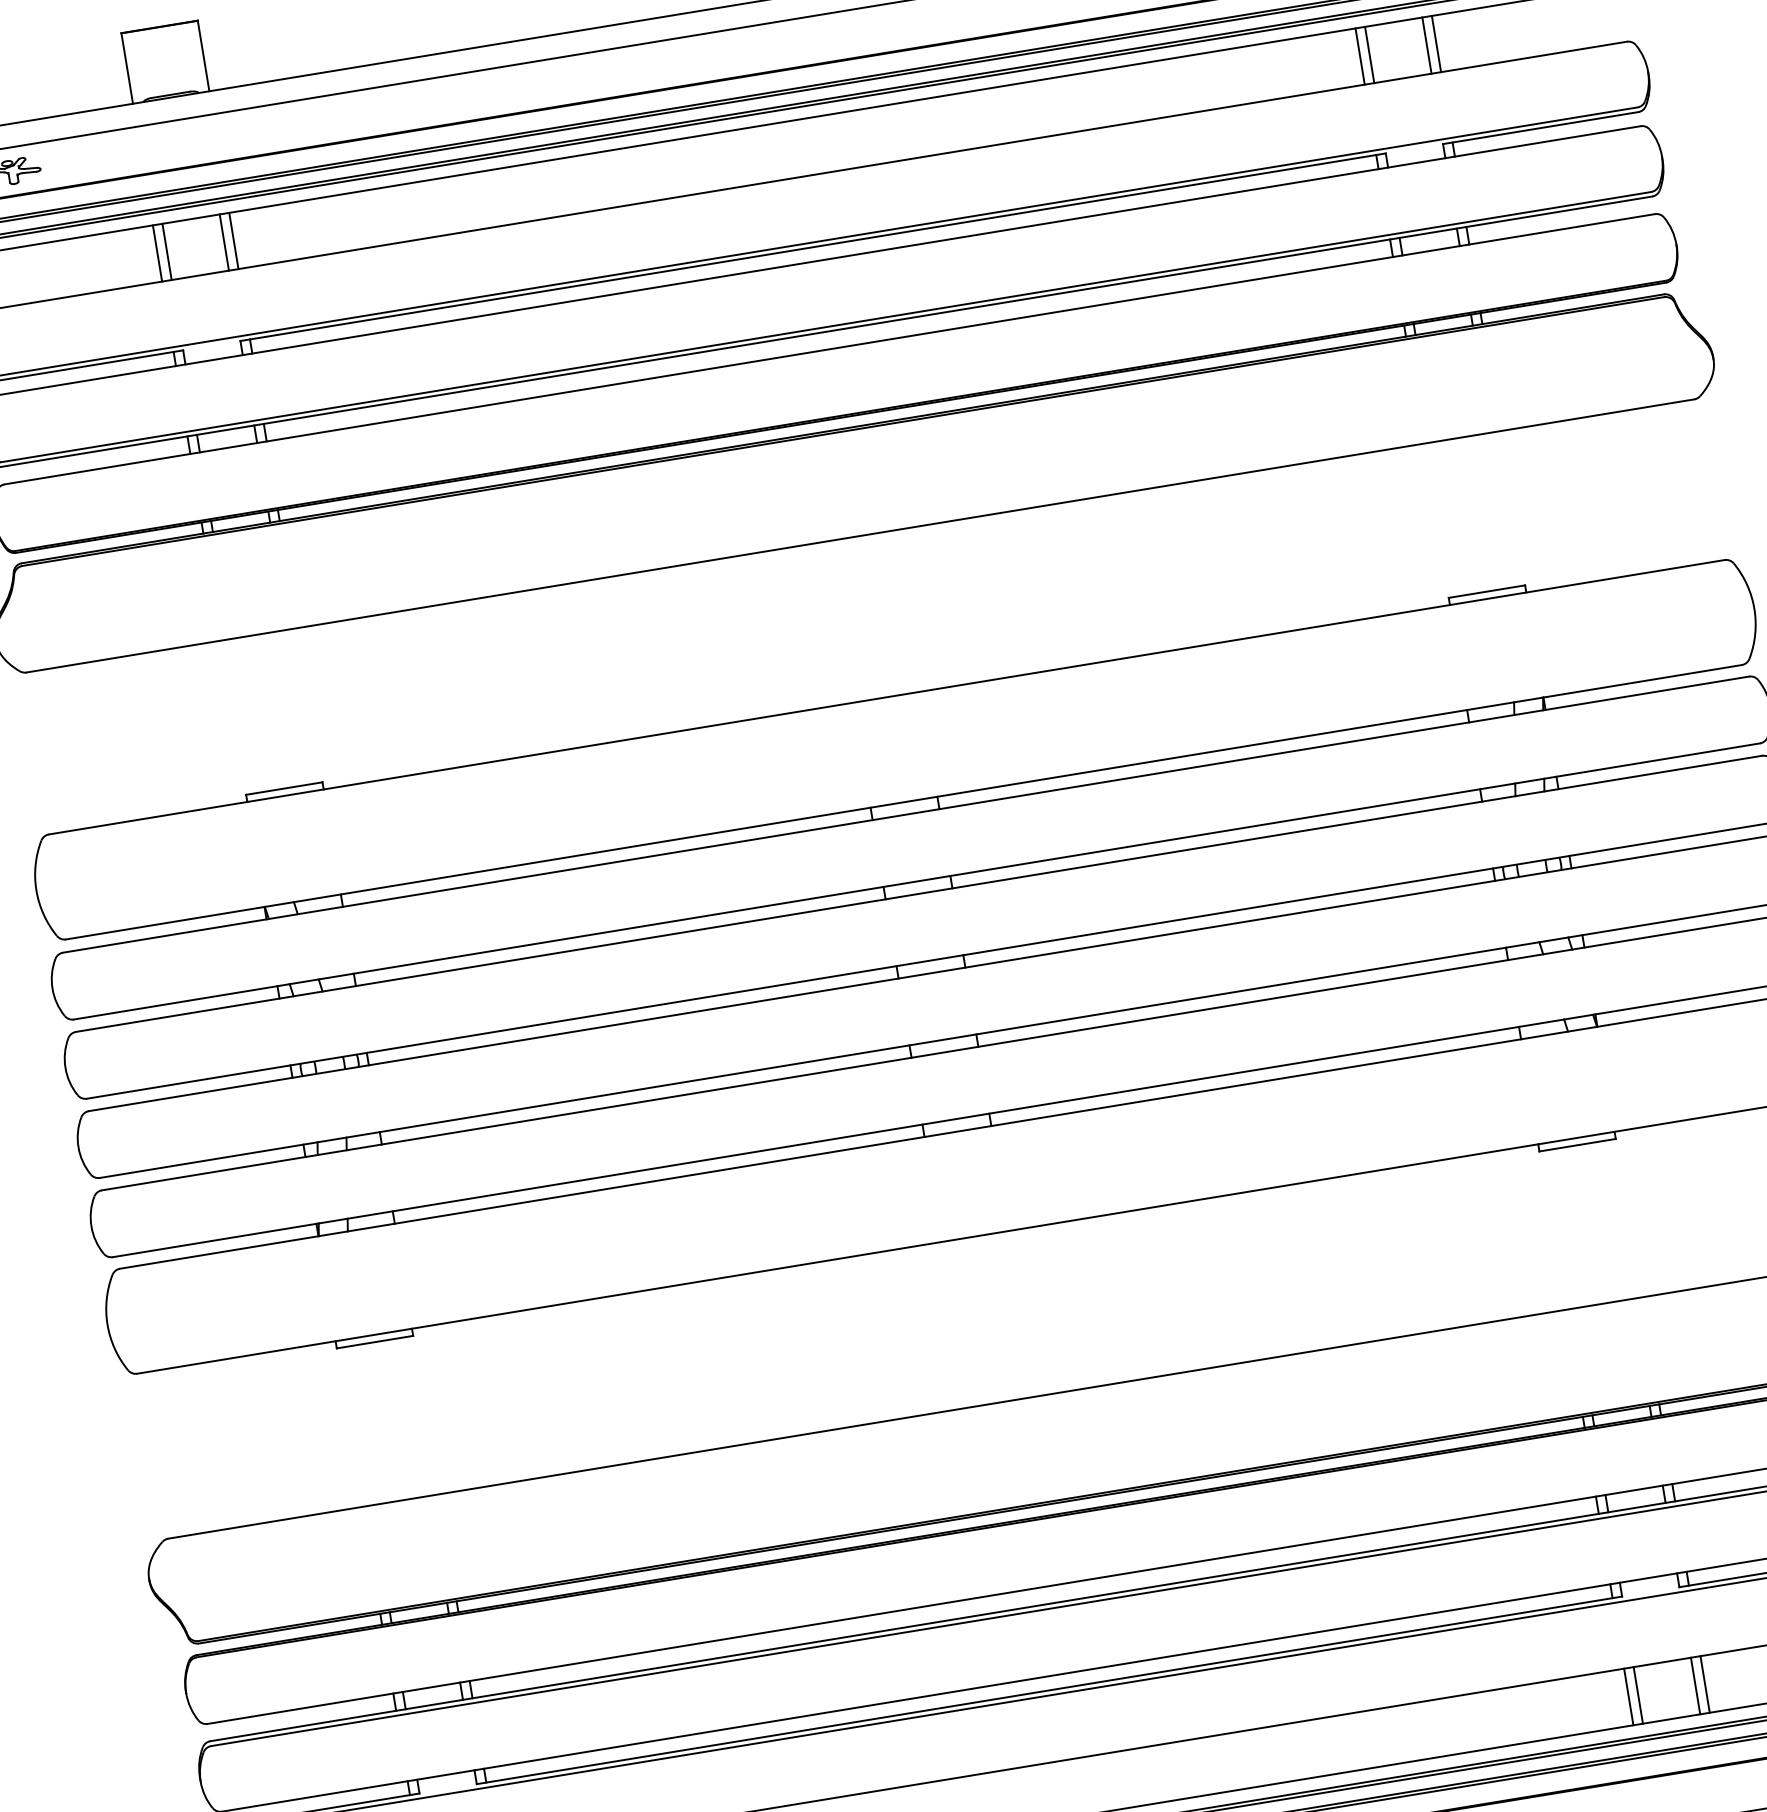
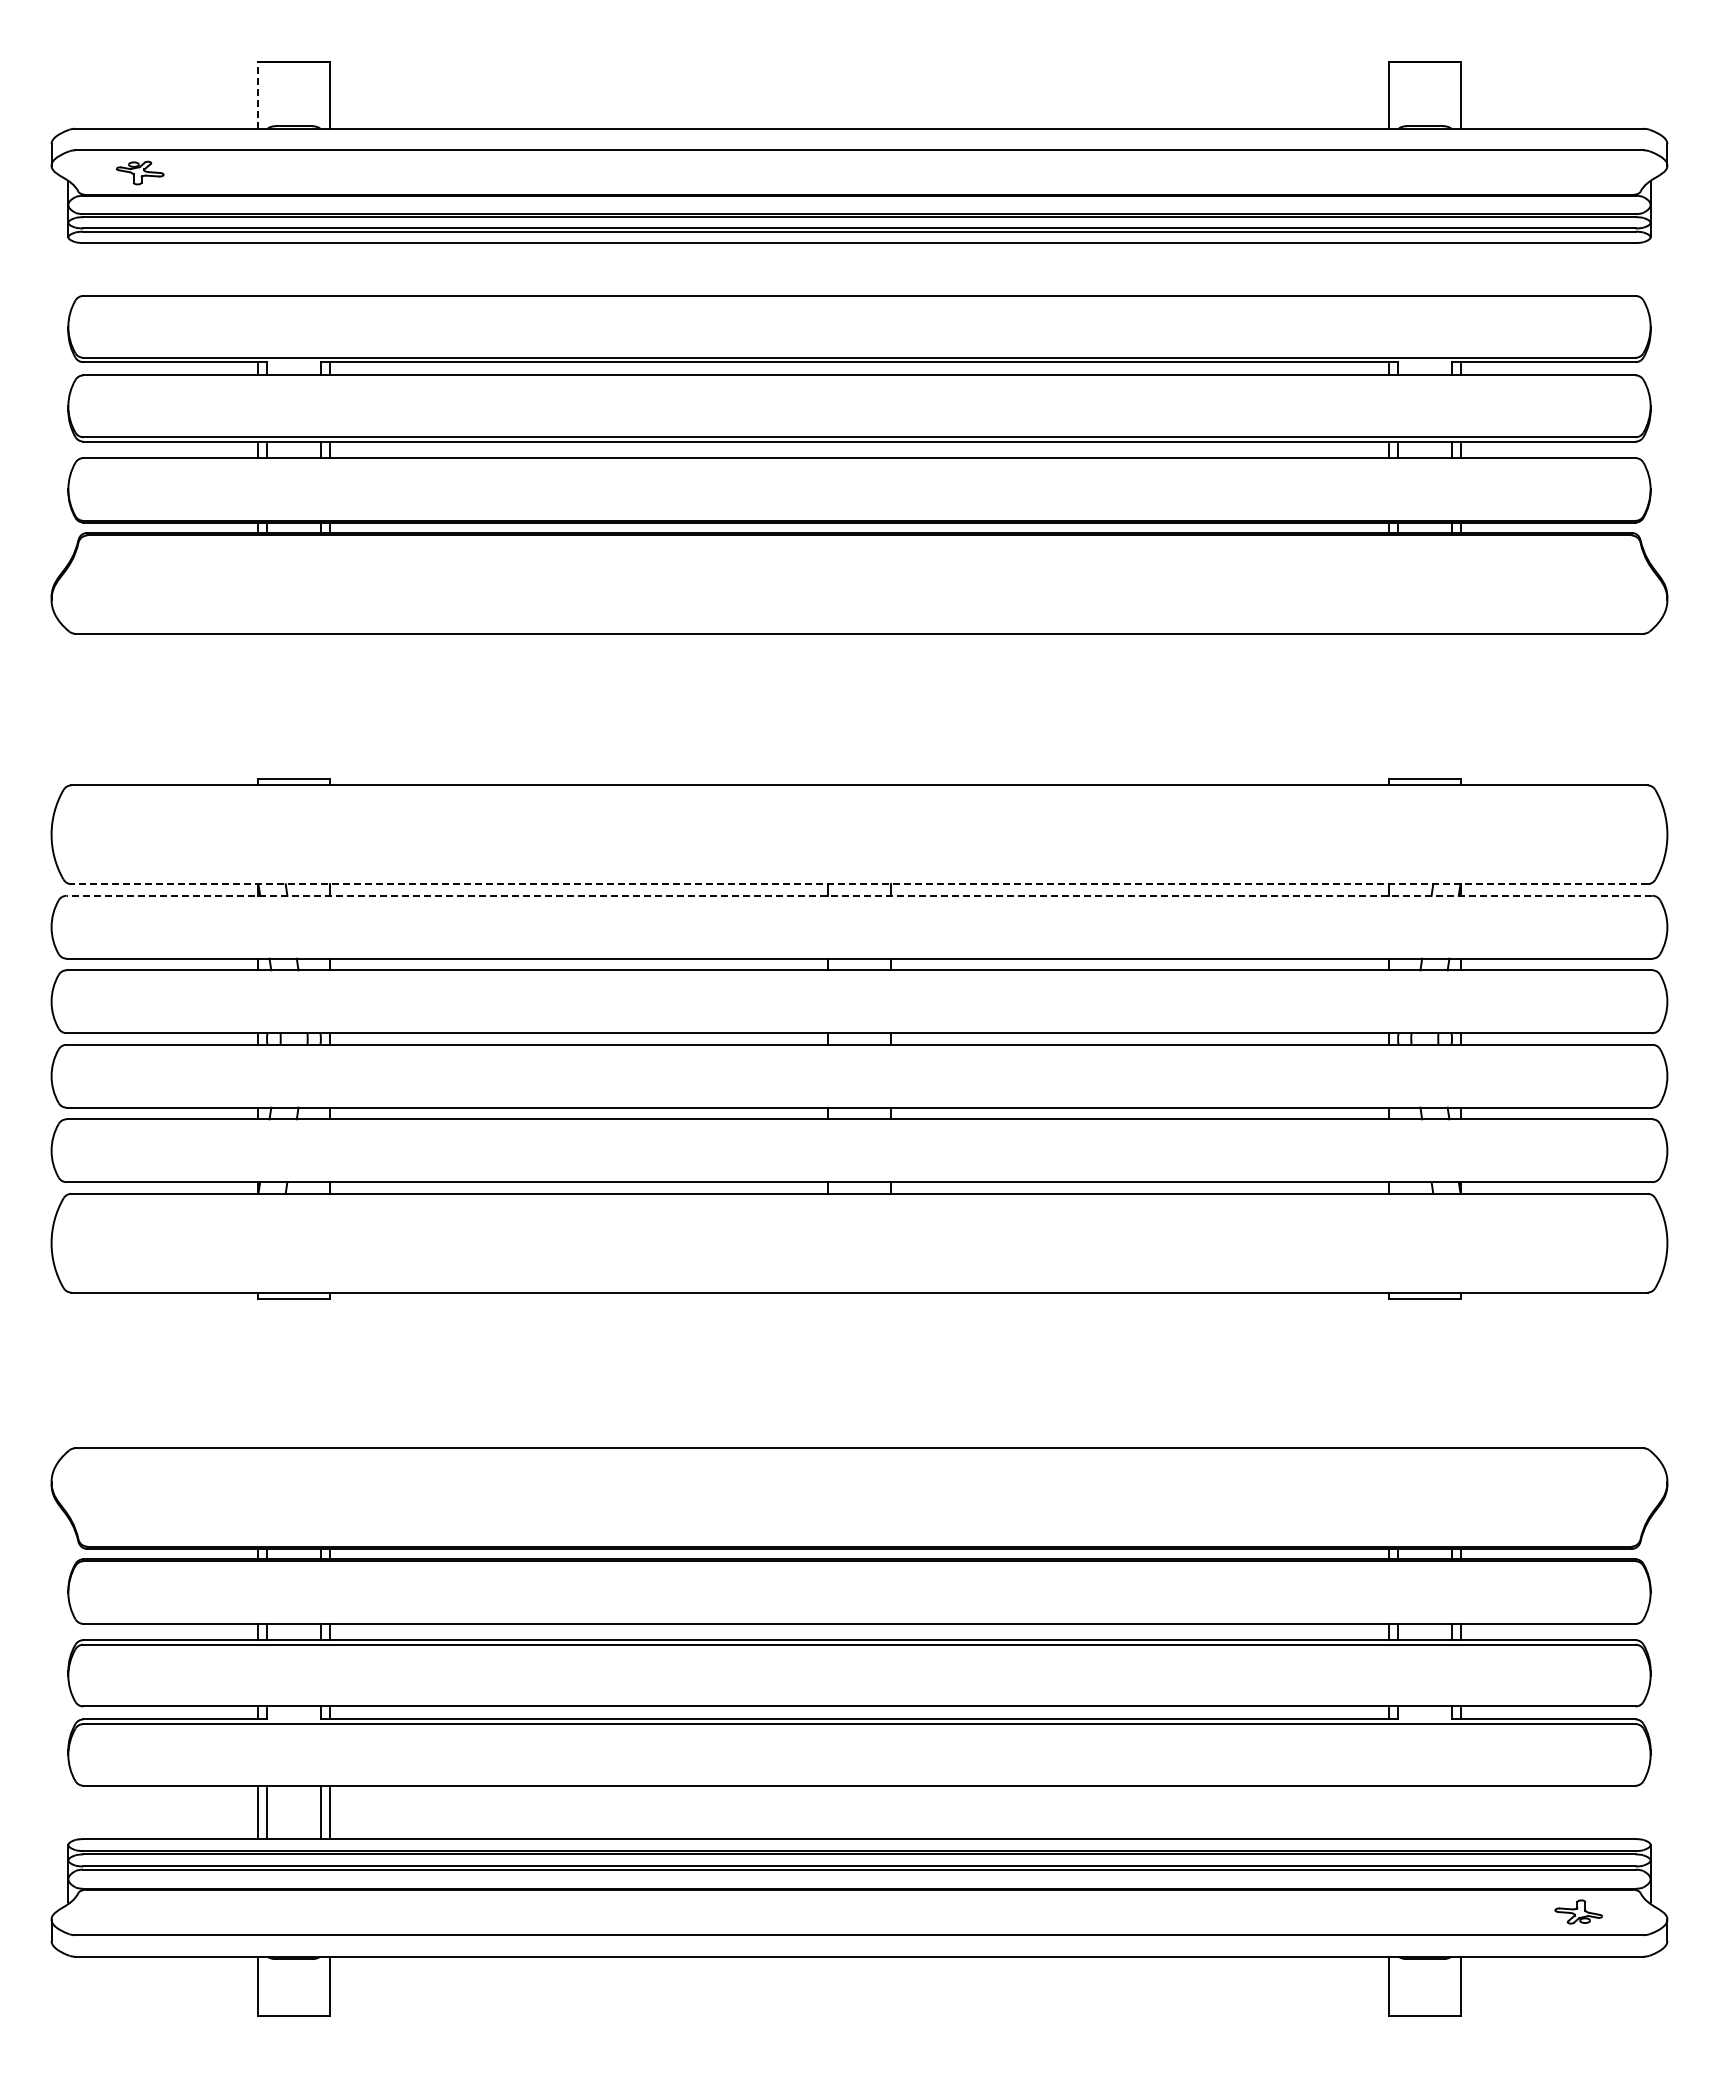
line: (1436, 44) -> (1460, 269), removed
line: (1426, 45) -> (1451, 269), removed
line: (1370, 54) -> (1398, 269), removed
line: (1360, 56) -> (1389, 269), removed
line: (127, 68) -> (258, 95), solid -> dashed
line: (233, 241) -> (329, 269), removed
line: (223, 242) -> (320, 269), removed
line: (167, 251) -> (267, 269), removed
line: (157, 253) -> (258, 269), removed
line: (904, 802) -> (859, 884), solid -> dashed
line: (905, 814) -> (859, 895), solid -> dashed
line: (1704, 1684) -> (1460, 1812), removed
line: (1695, 1686) -> (1451, 1812), removed
line: (1638, 1695) -> (1398, 1812), removed
line: (1629, 1697) -> (1389, 1812), removed

